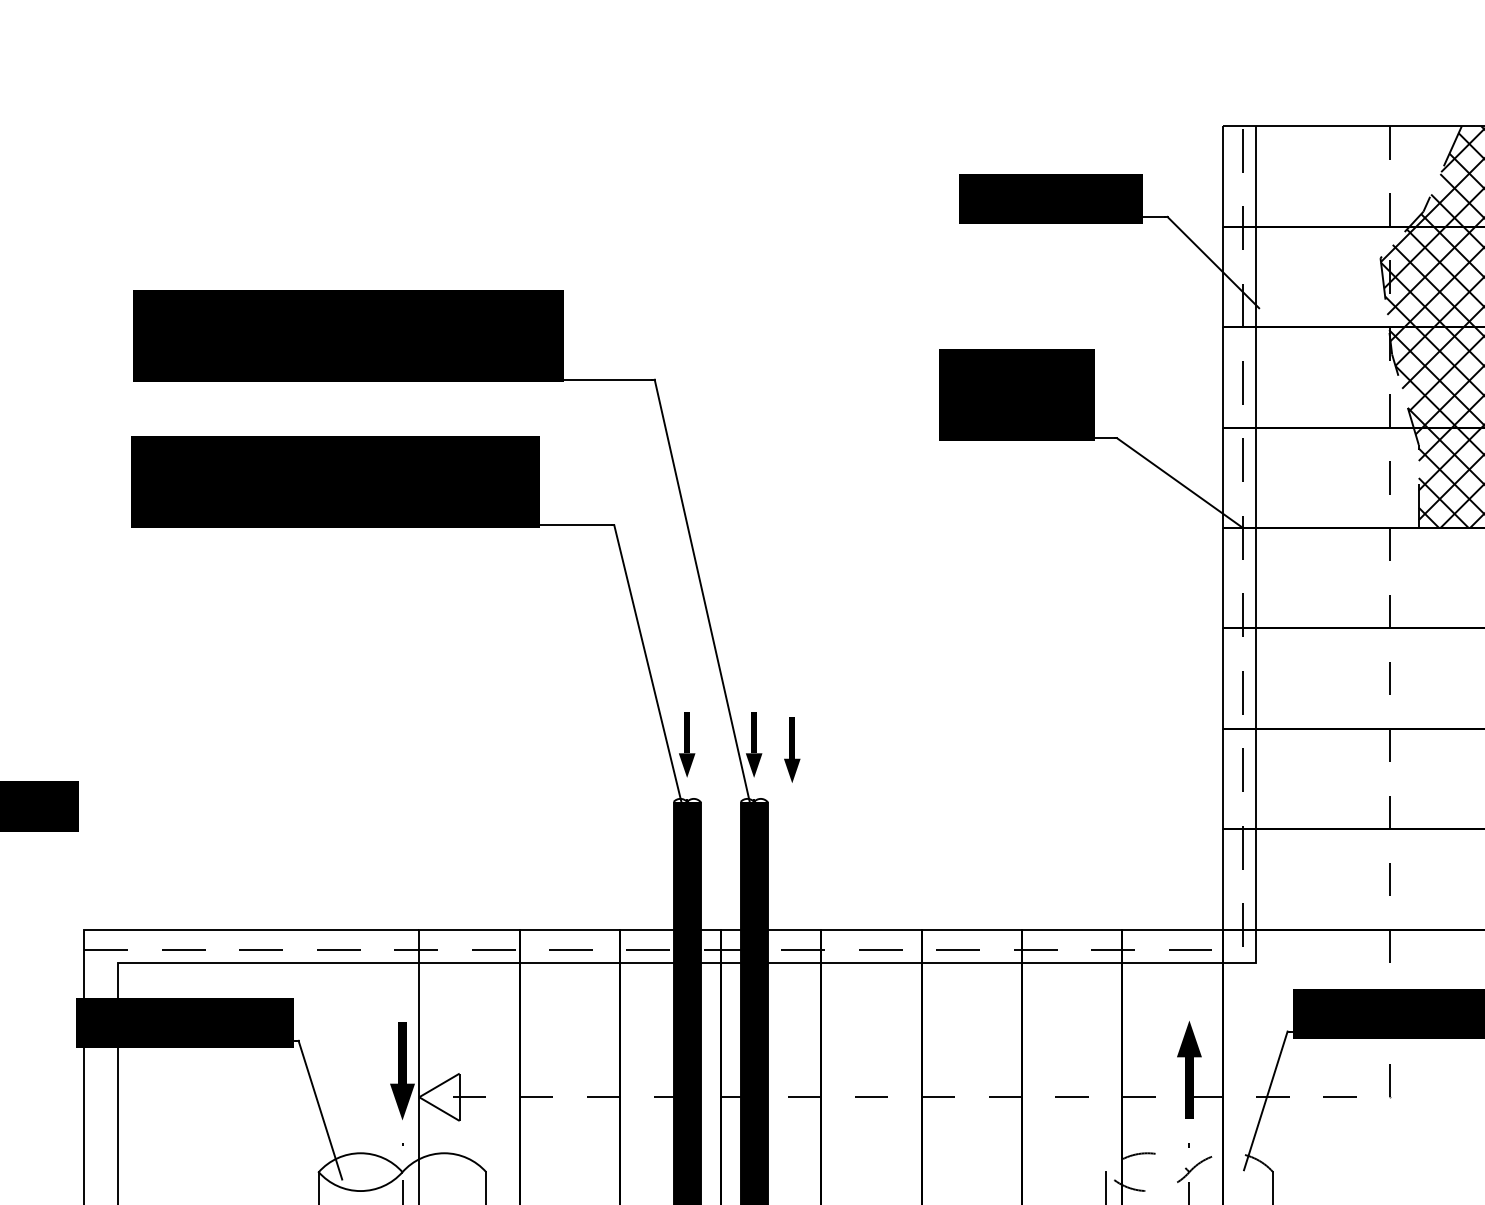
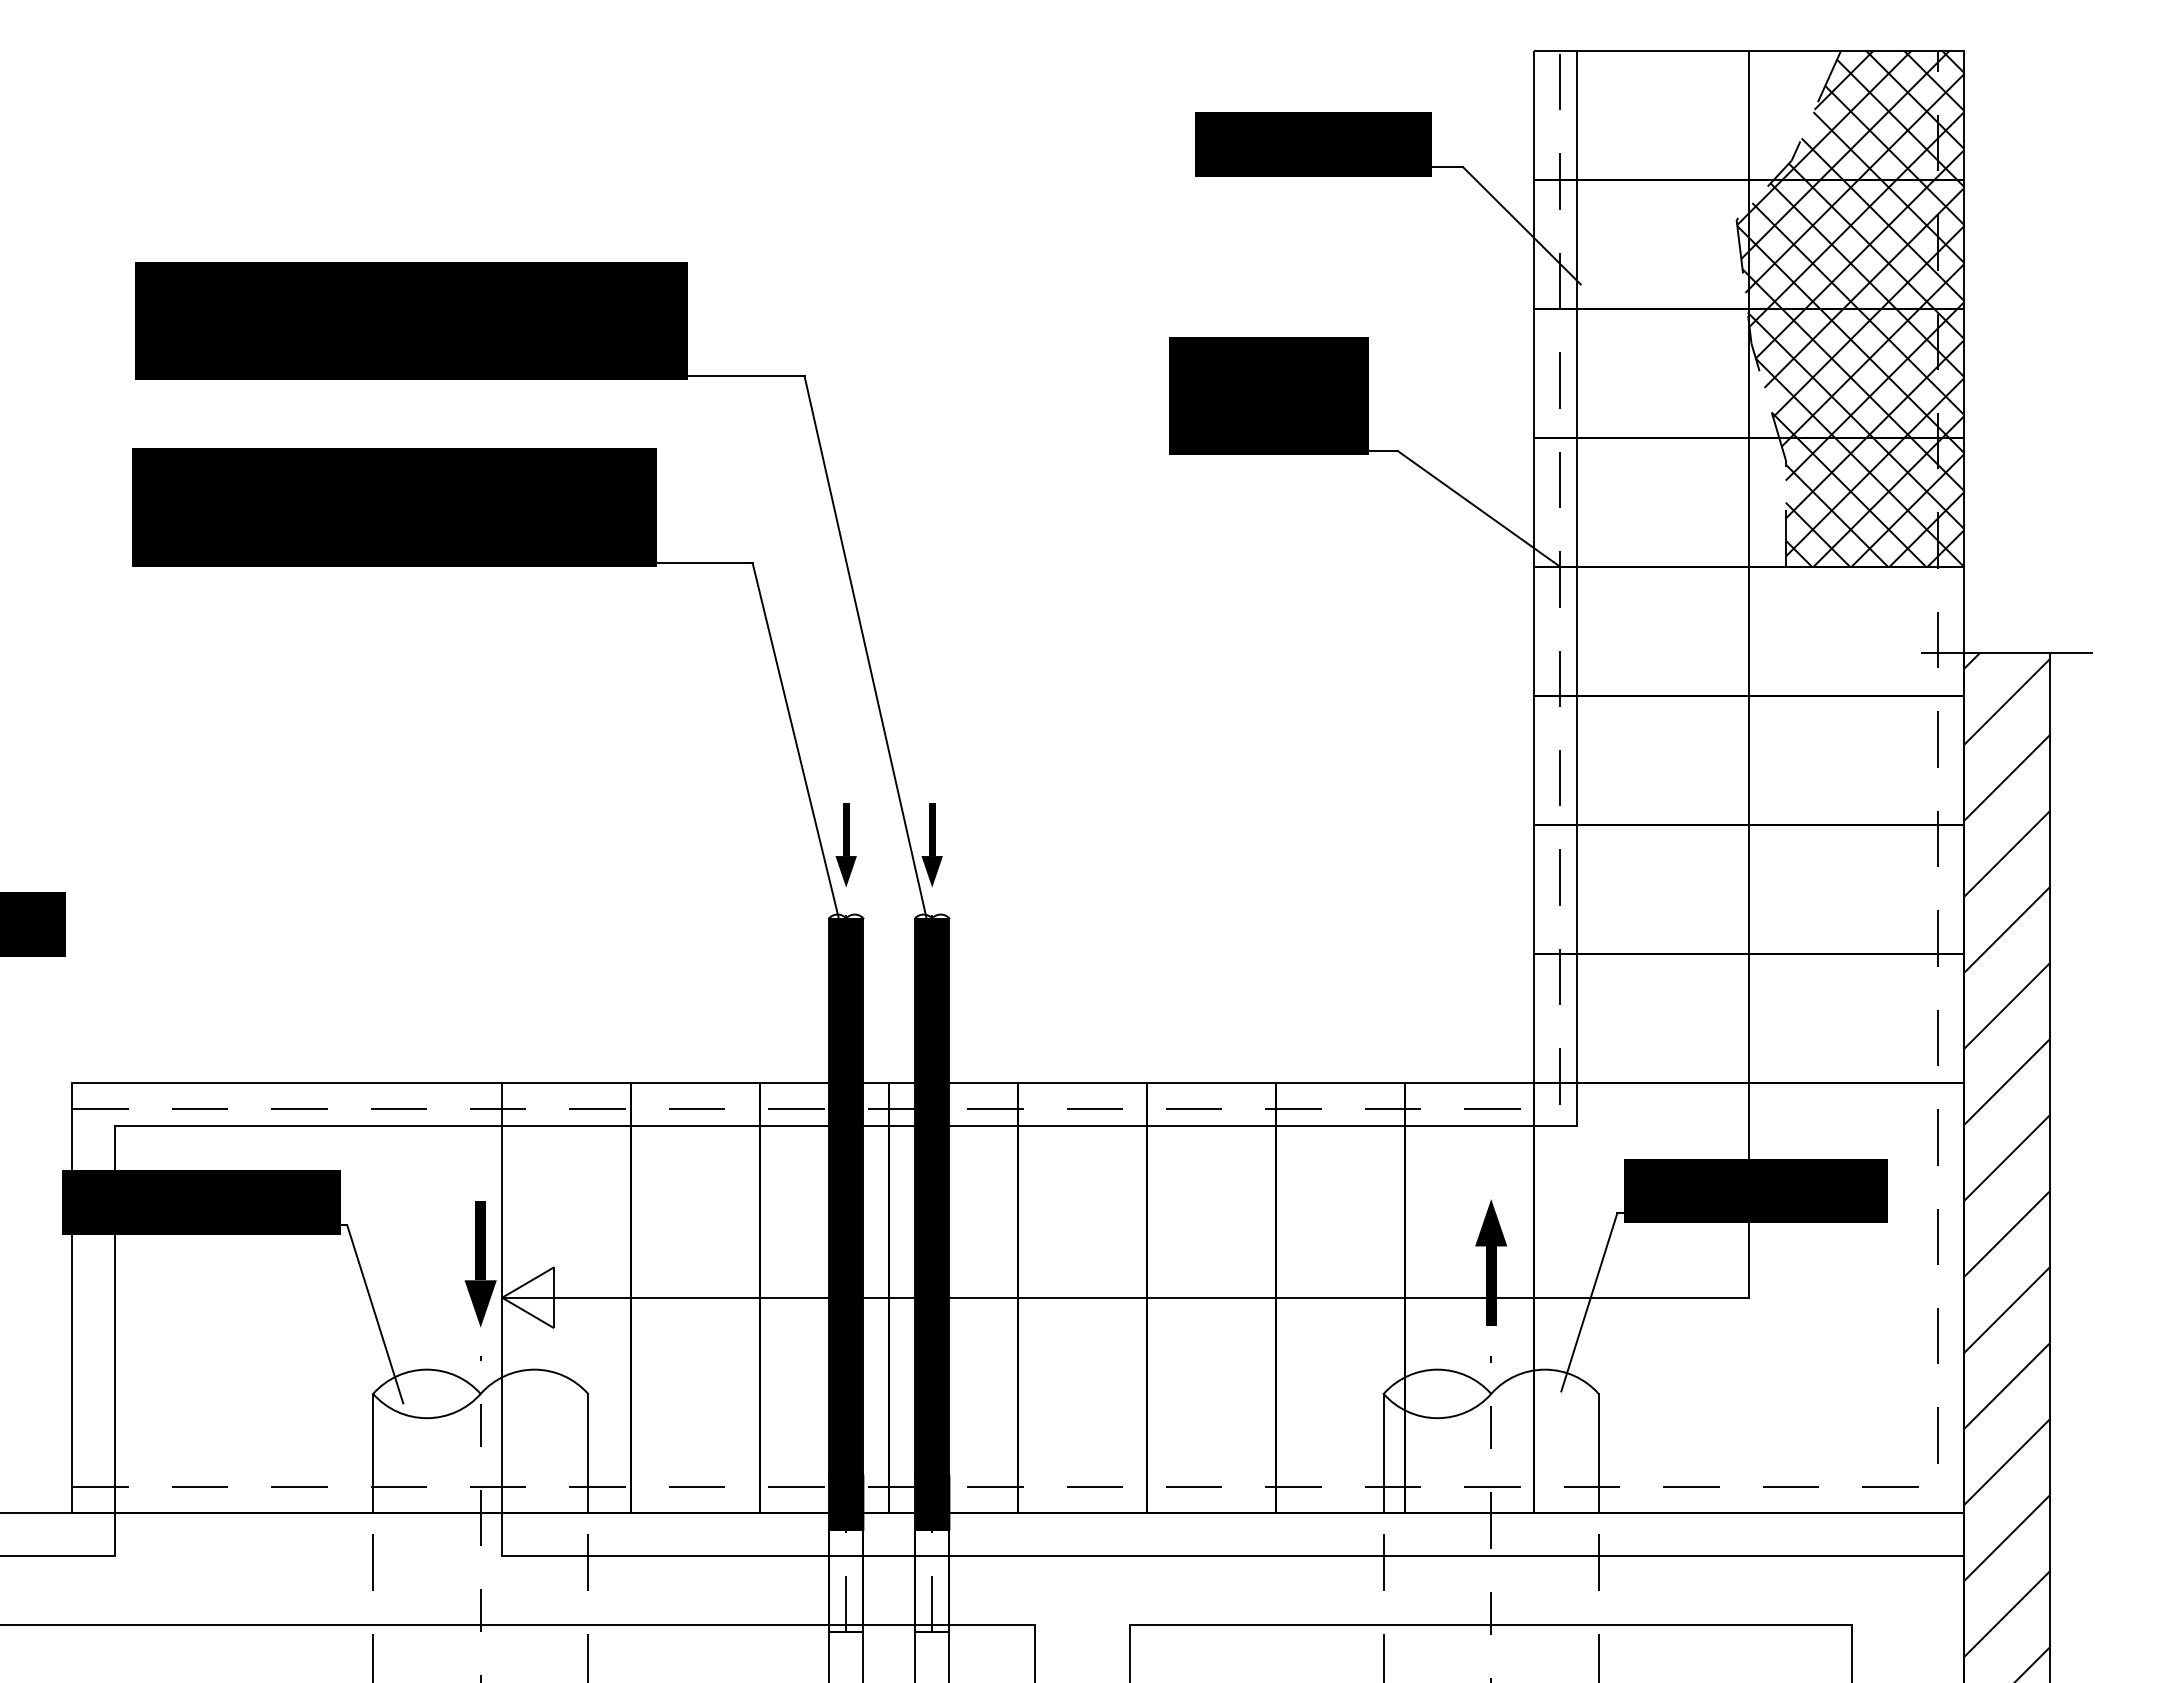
part: (791, 750) -> (980, 852), removed
line: (1390, 1097) -> (1749, 1297), dashed -> solid
line: (1147, 1153) -> (1437, 1369), dashed -> solid

